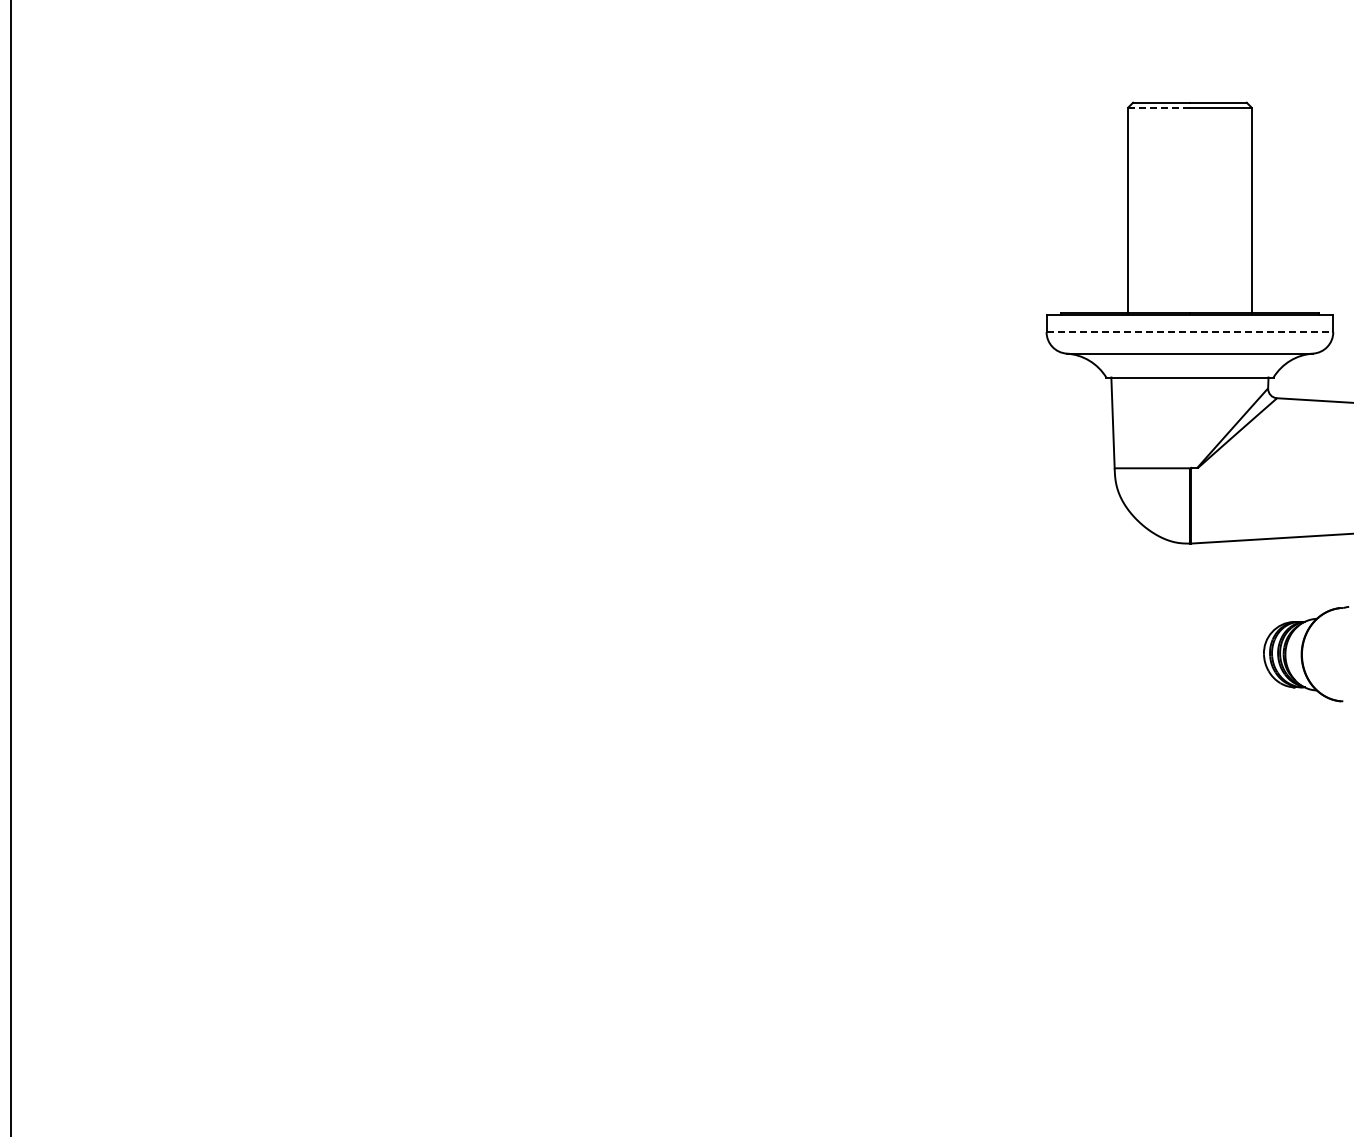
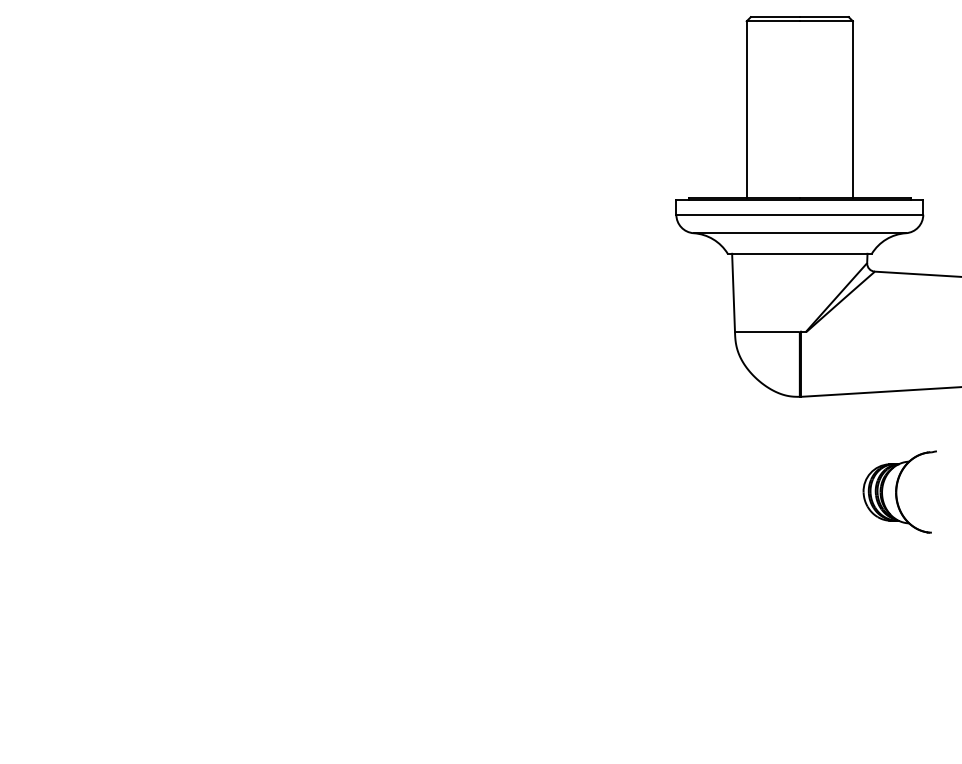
line: (1159, 107) -> (773, 21), dashed -> solid
line: (1190, 332) -> (800, 215), dashed -> solid

